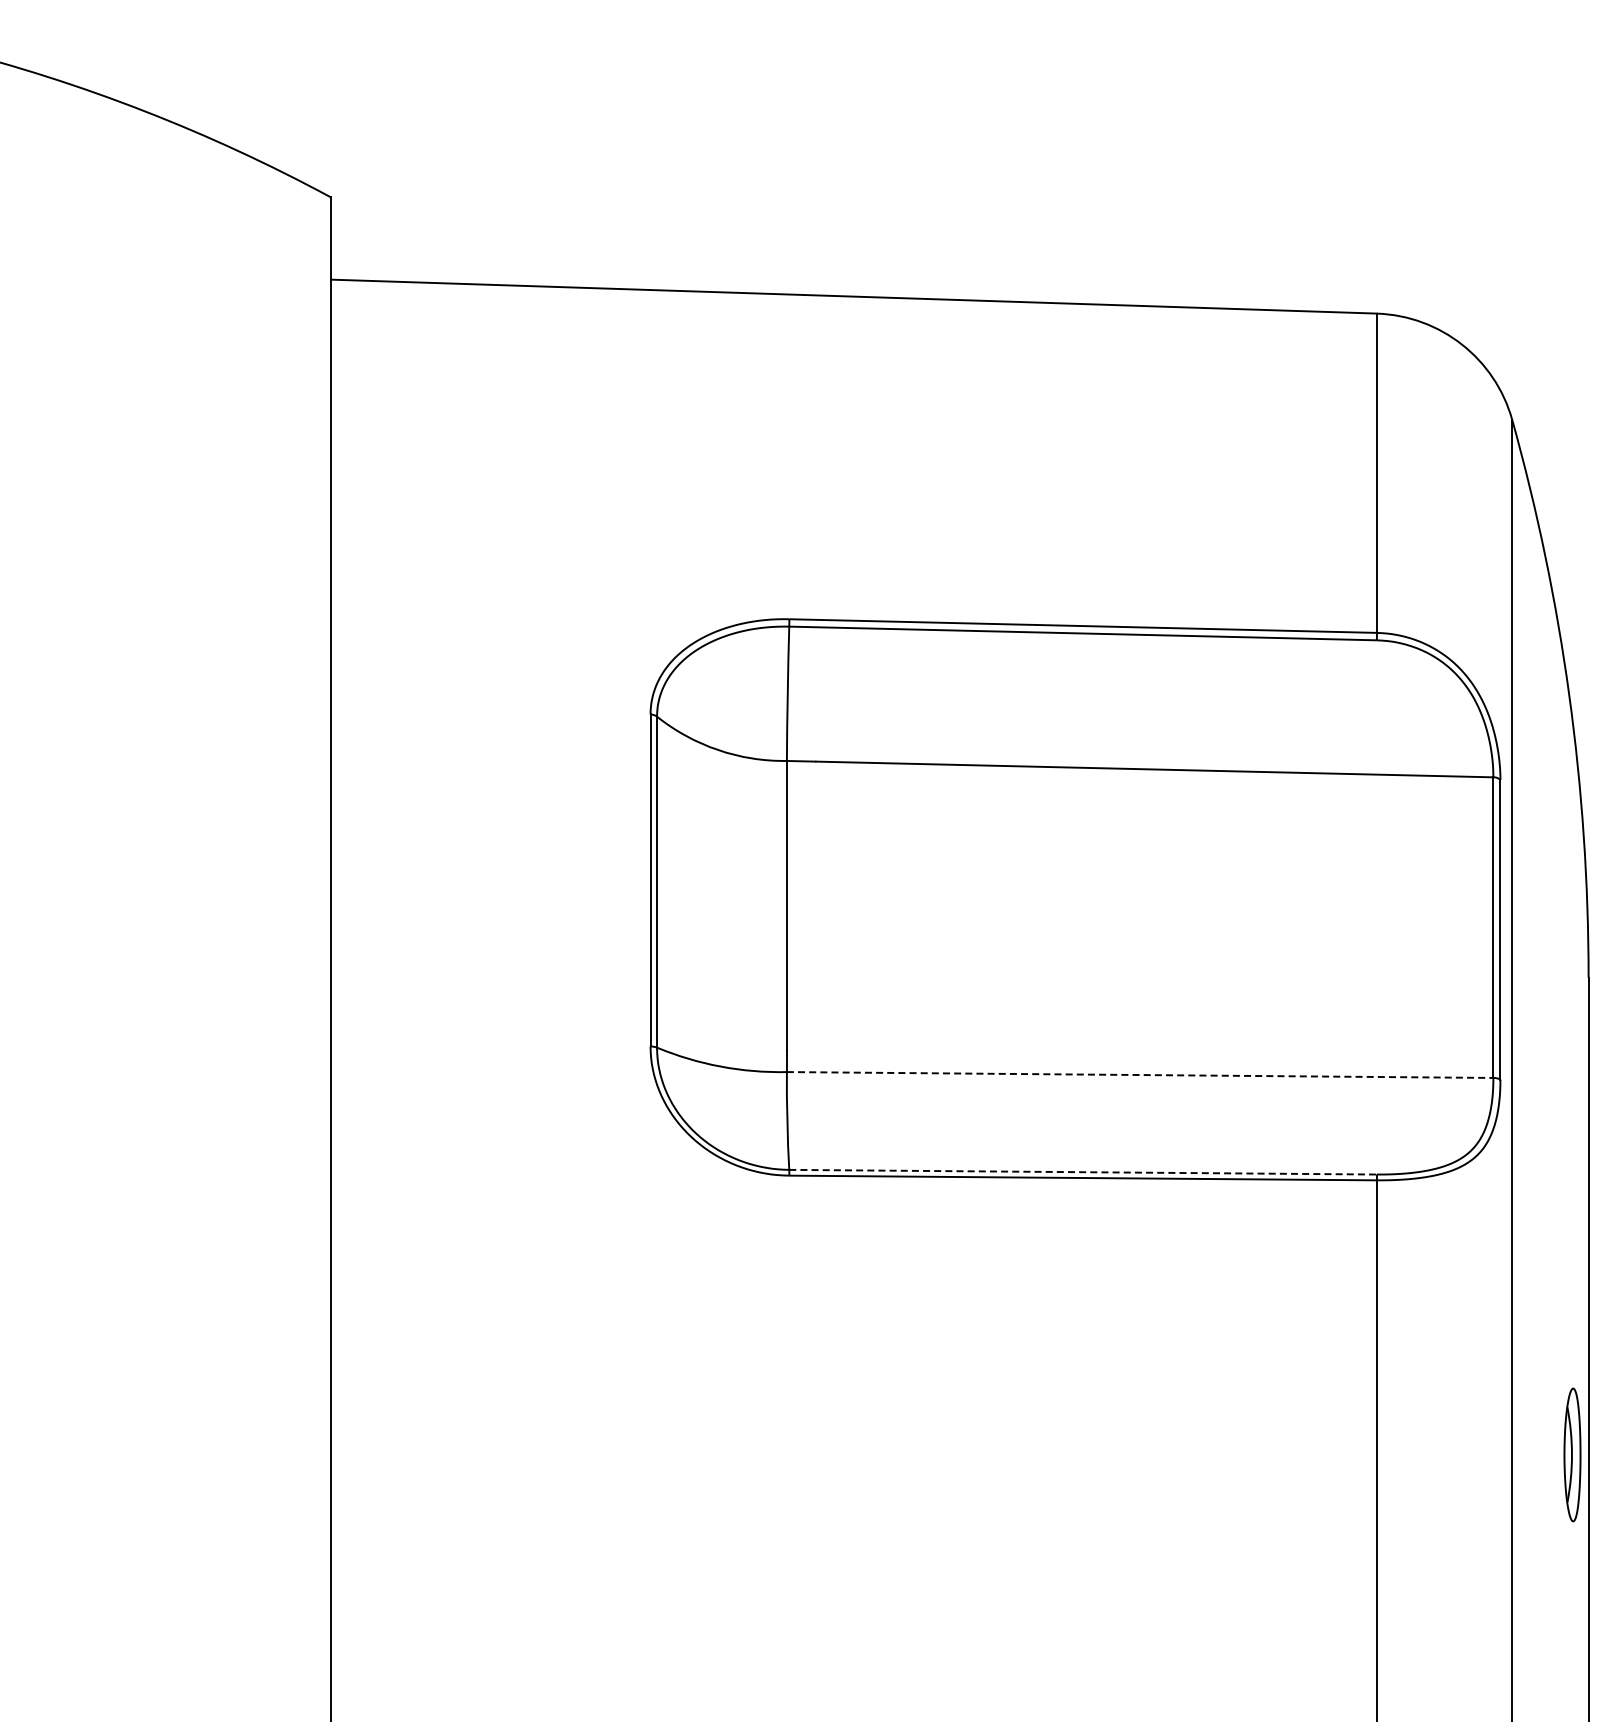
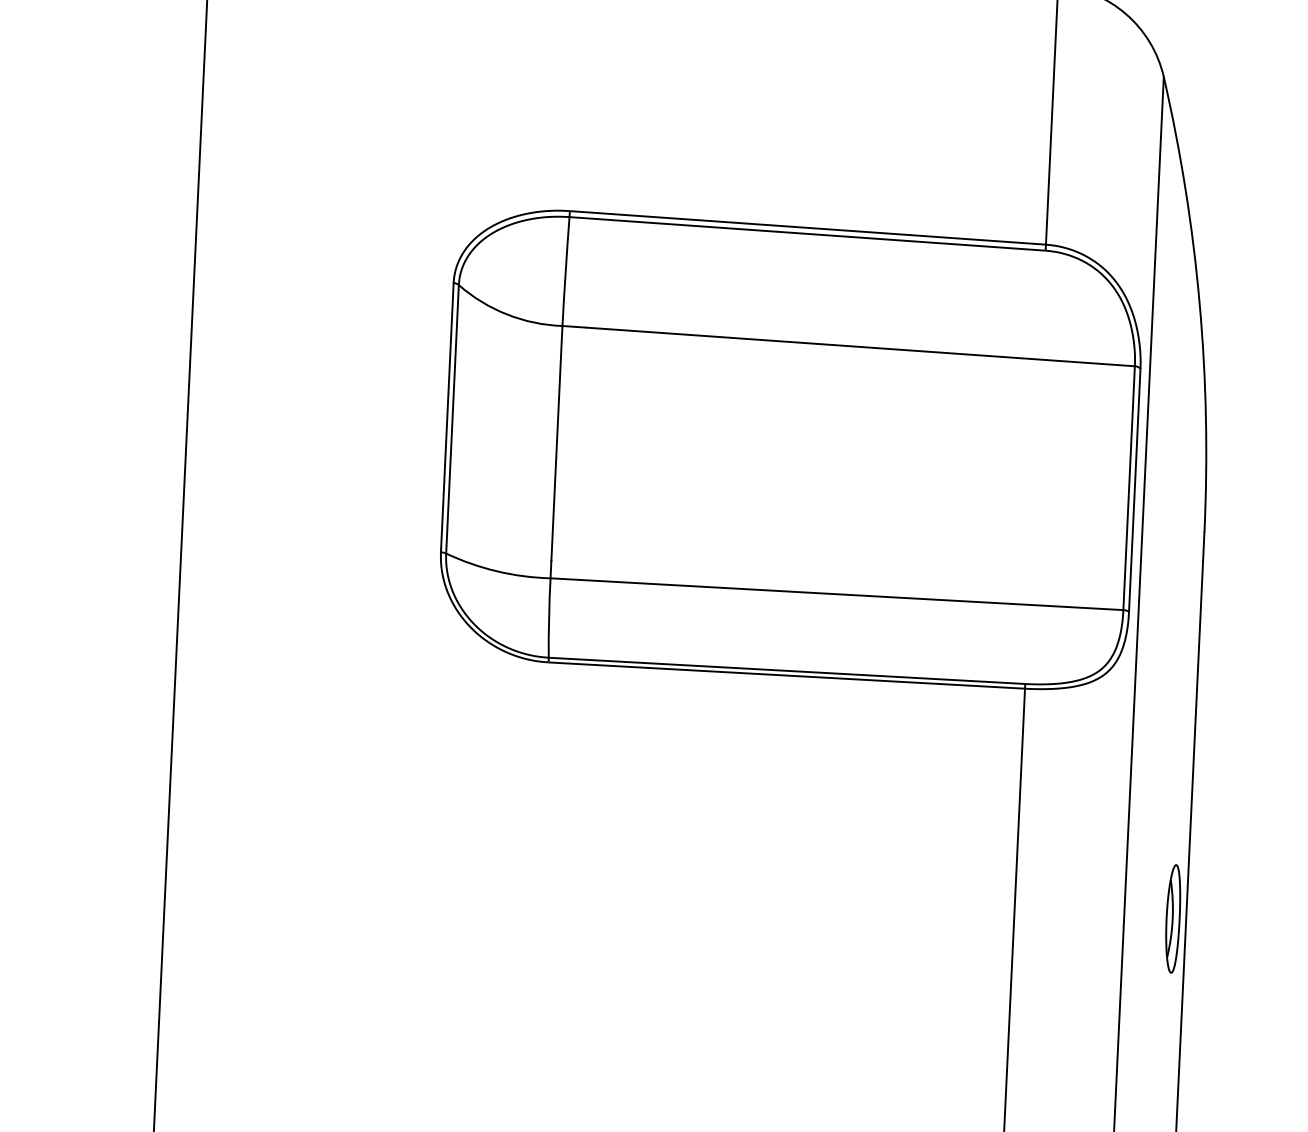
line: (1140, 1075) -> (837, 594), dashed -> solid
line: (1084, 1172) -> (788, 671), dashed -> solid

